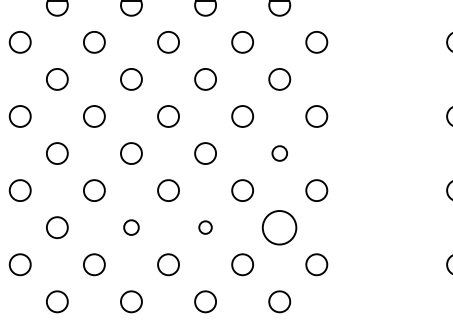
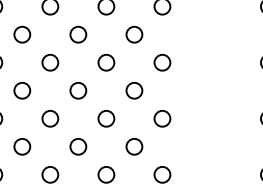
circle: (279, 153) -> (134, 90), size x1.43
circle: (131, 227) -> (22, 146), size x1.43
circle: (205, 227) -> (78, 146), size x1.67
circle: (279, 227) -> (134, 146), size x0.62

